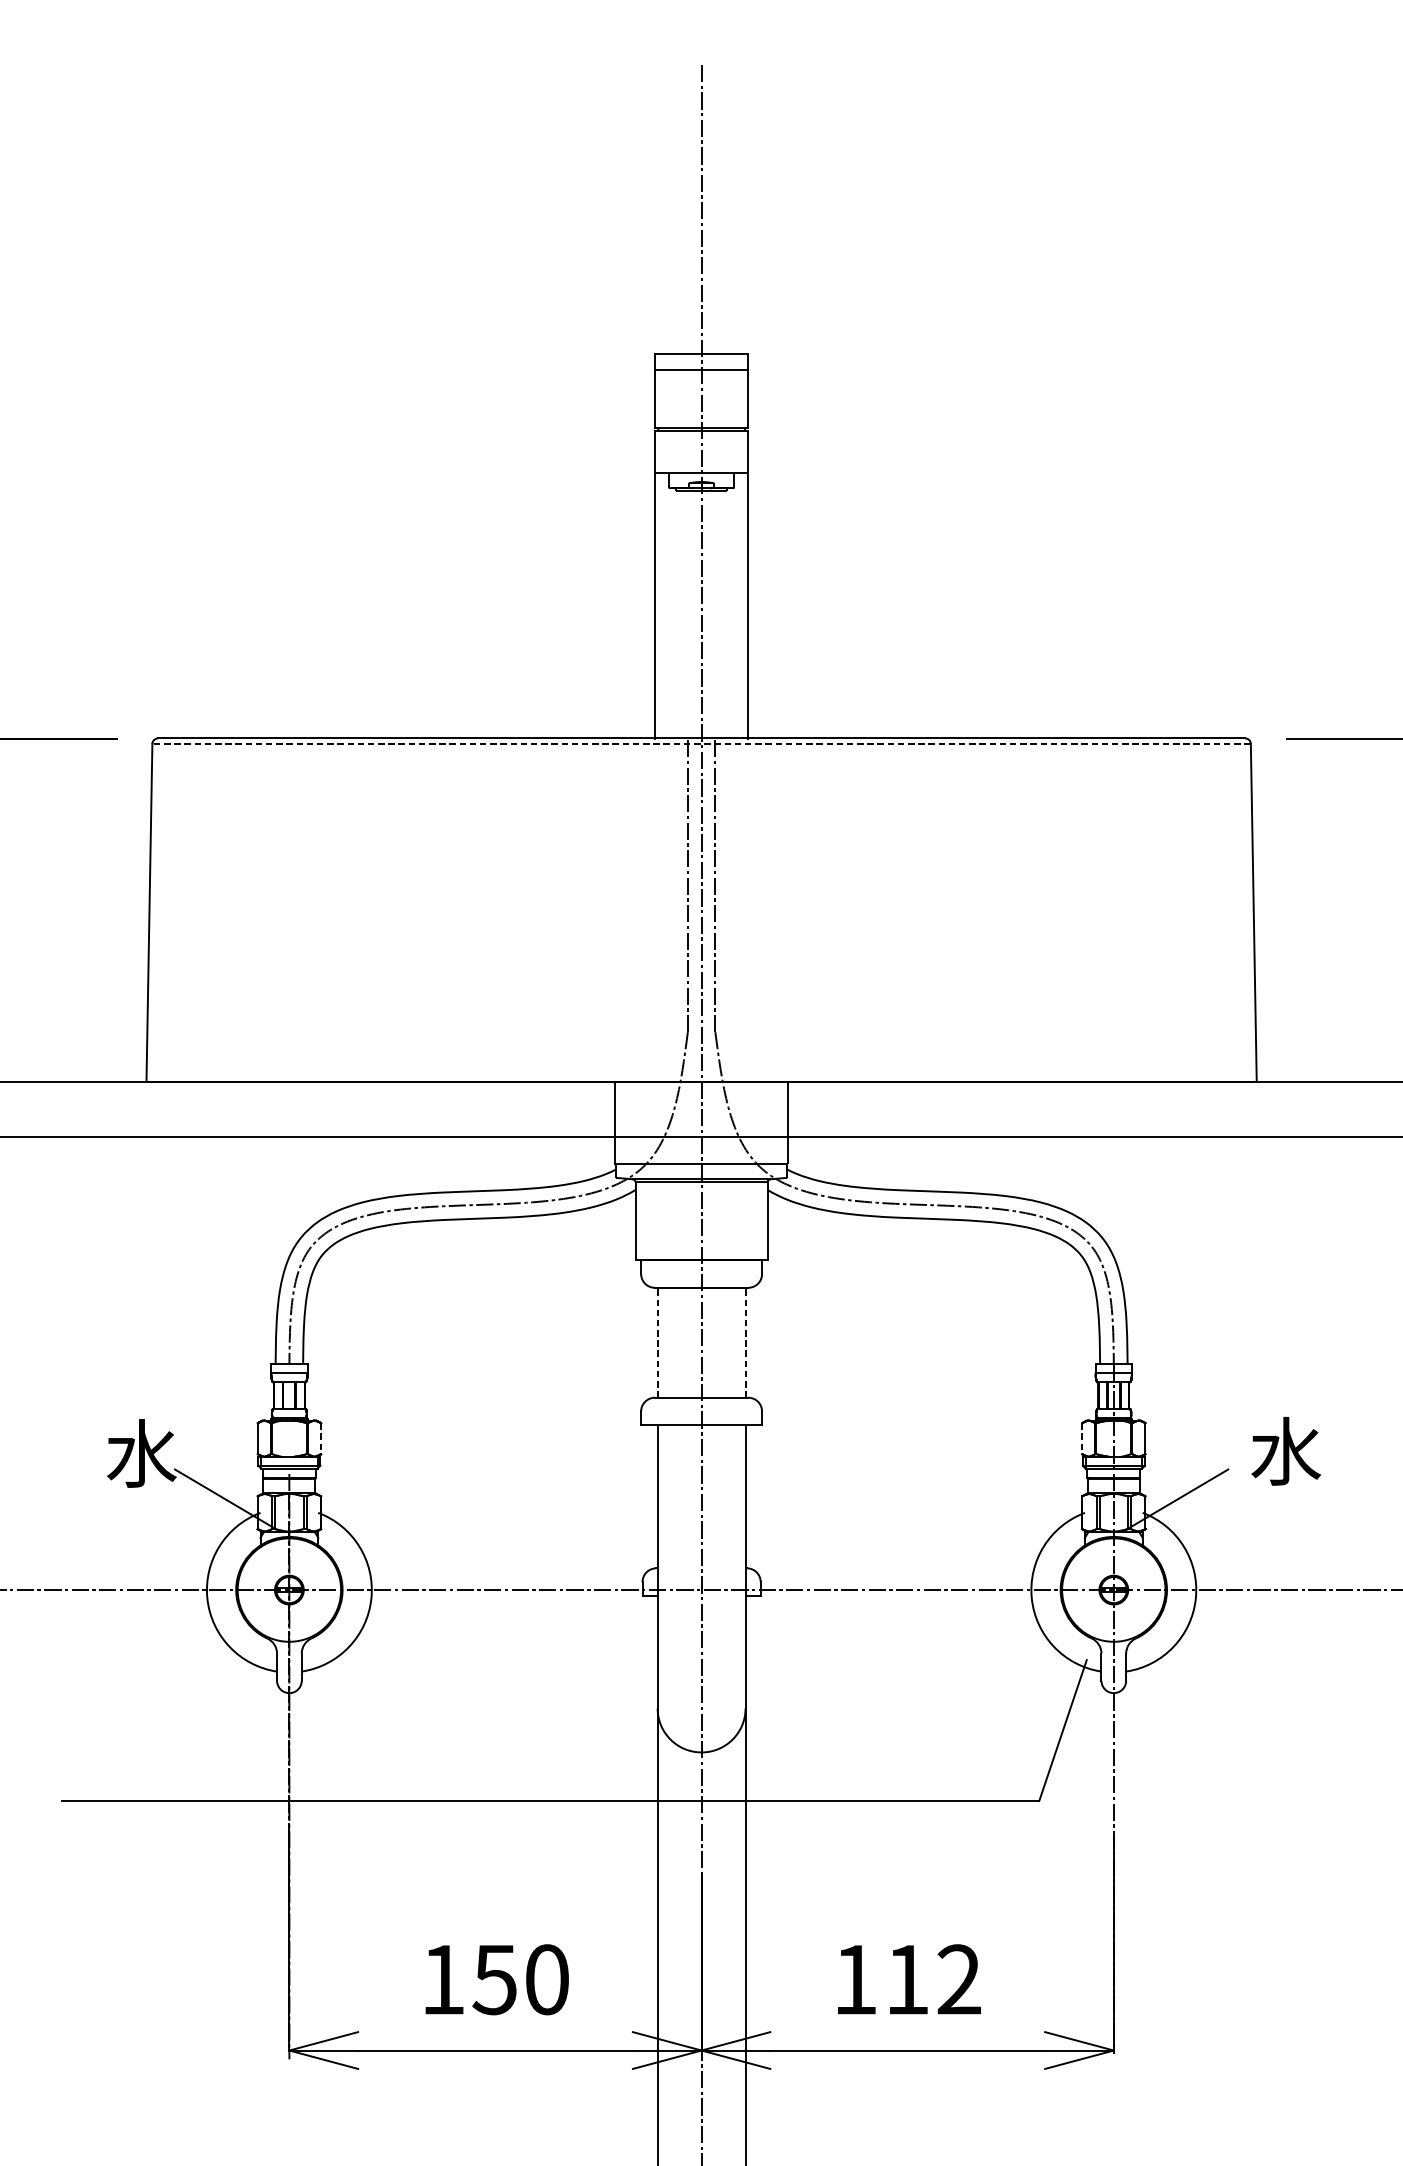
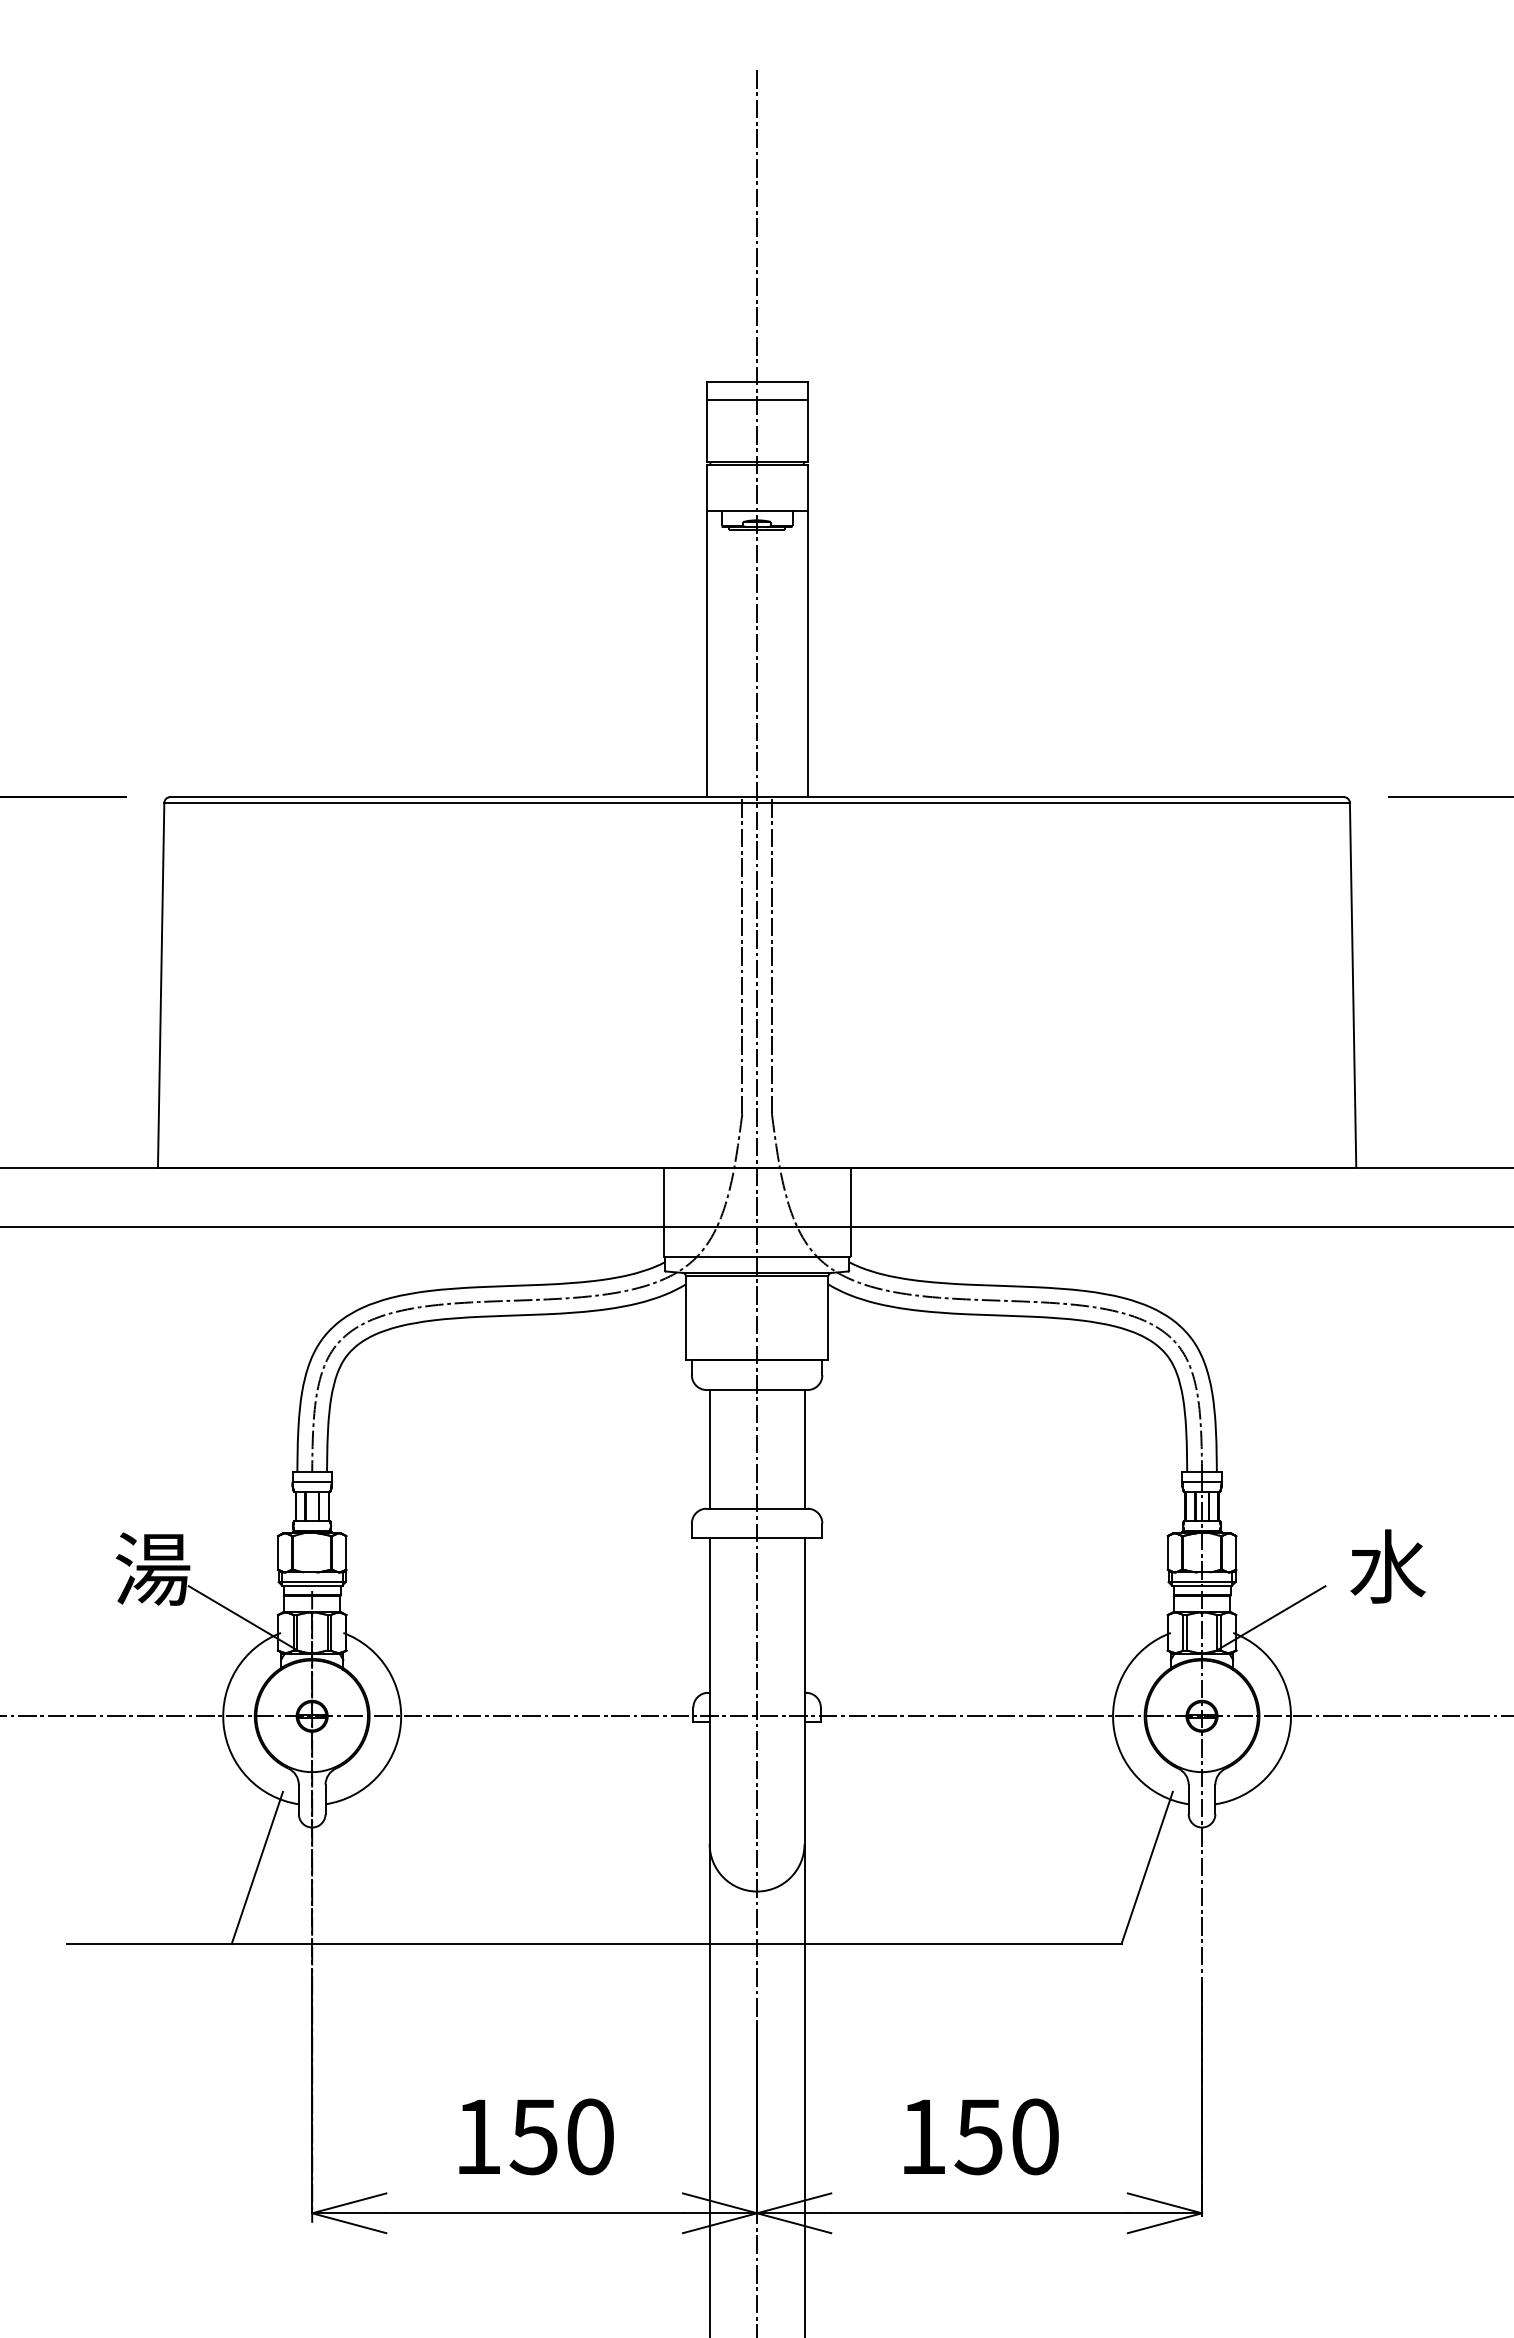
line: (701, 744) -> (757, 803), dashed -> solid
line: (657, 1341) -> (709, 1448), dashed -> solid
line: (745, 1341) -> (804, 1448), dashed -> solid
line: (321, 1438) -> (346, 1552), dashed -> solid
line: (1081, 1438) -> (1167, 1552), dashed -> solid
text: (141, 1453) -> (152, 1568), 水 -> 湯
line: (237, 1730) -> (256, 1867), added
text: (932, 1979) -> (1006, 2136), 112 -> 150

